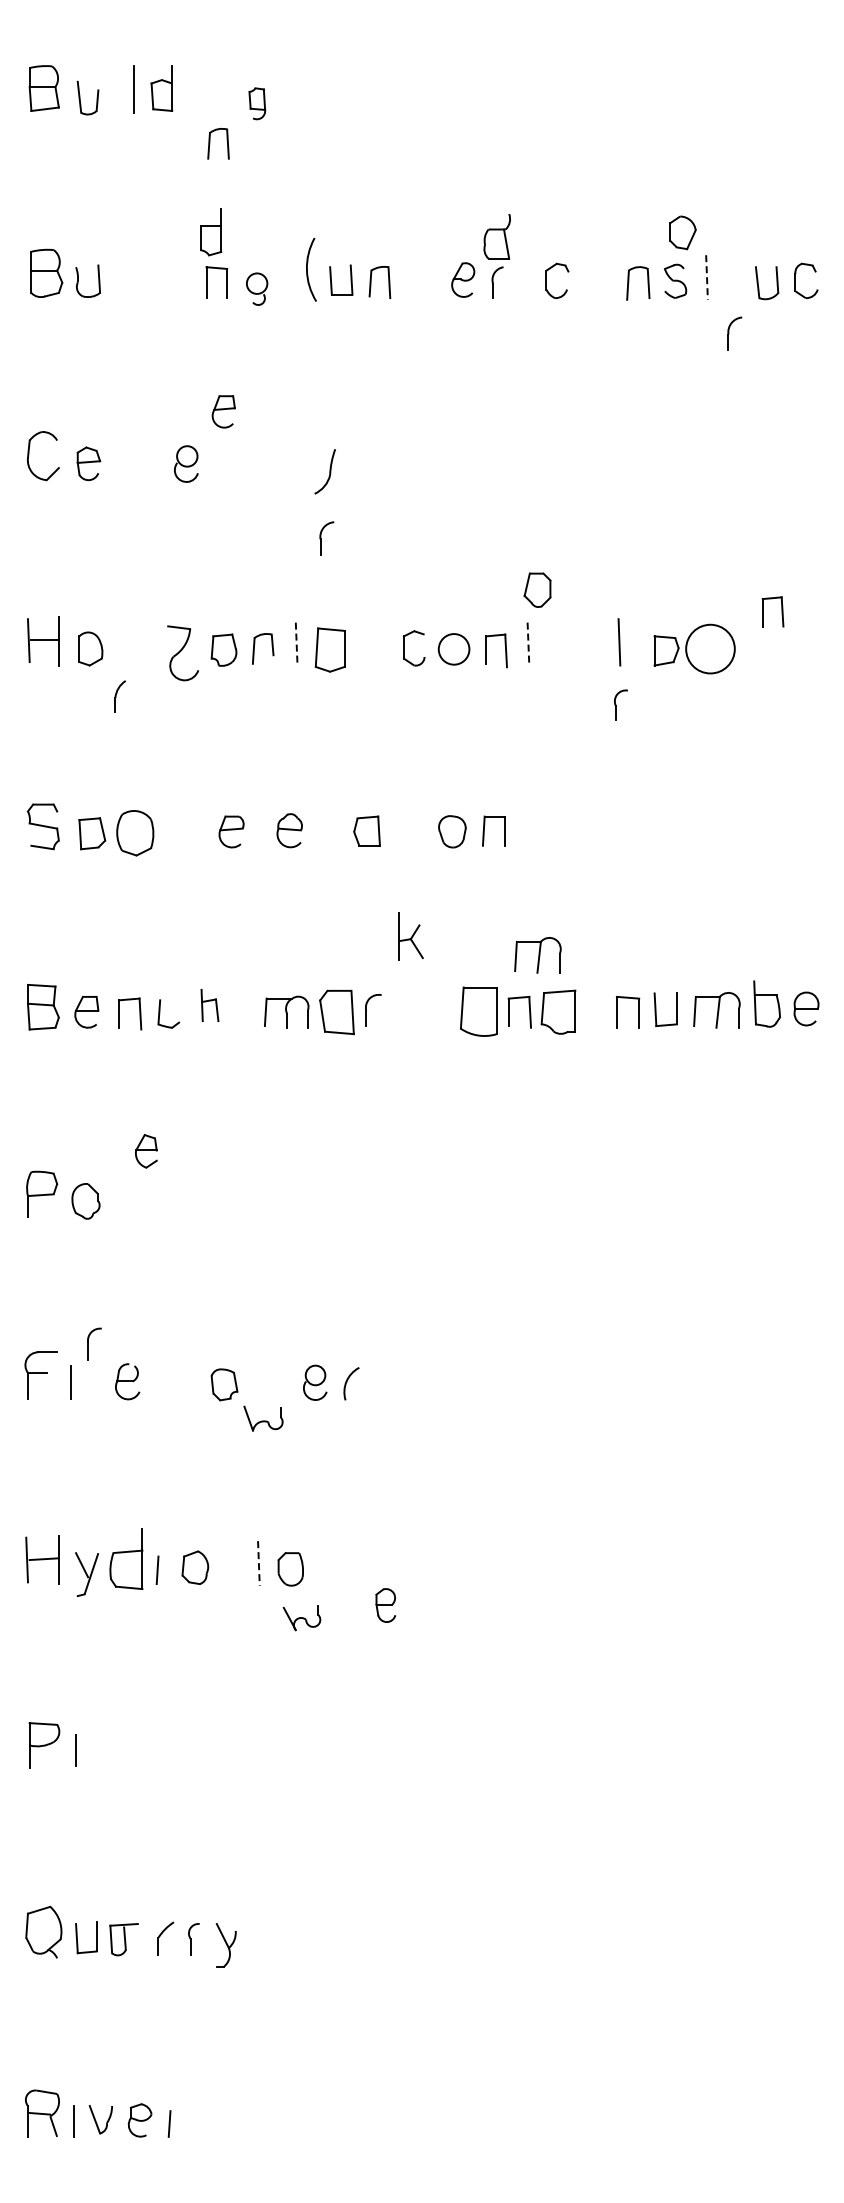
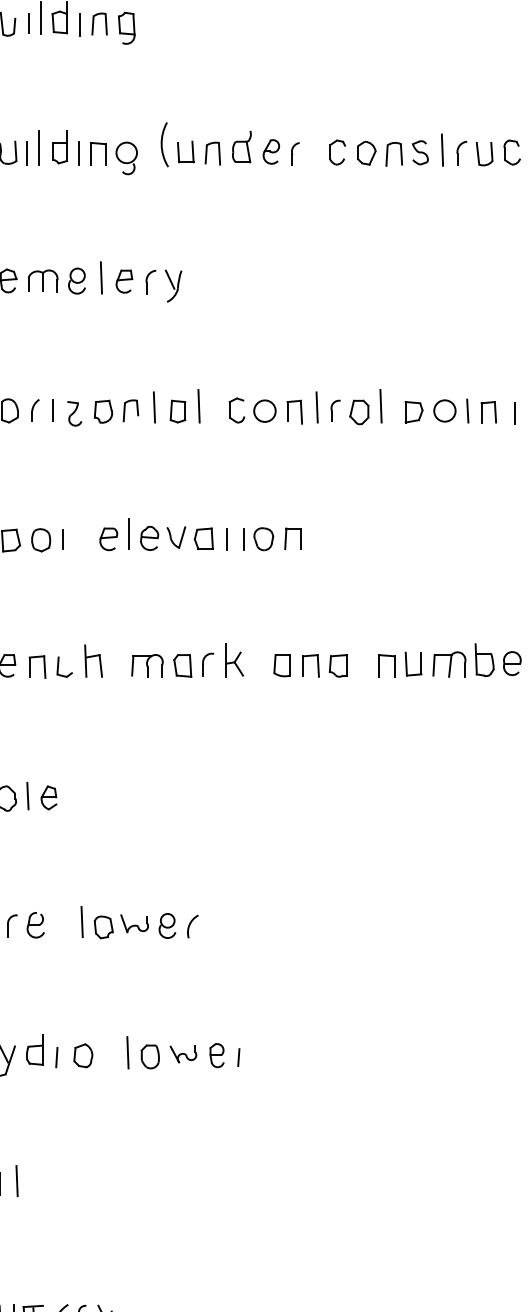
line: (117, 96) -> (28, 23), added
line: (191, 98) -> (80, 24), added
part: (257, 103) -> (126, 28), size x1.43
part: (210, 143) -> (93, 23), moved
part: (211, 232) -> (60, 147), moved
part: (682, 232) -> (366, 152), moved
part: (496, 236) -> (241, 146), moved
line: (132, 274) -> (39, 148), added
line: (707, 278) -> (442, 150), dashed -> solid
line: (115, 281) -> (27, 152), added
line: (189, 281) -> (79, 152), added
part: (256, 288) -> (126, 157), size x1.43
part: (734, 333) -> (461, 152), moved
part: (223, 411) -> (124, 281), moved
line: (220, 459) -> (101, 277), added
line: (318, 461) -> (169, 279), added
part: (137, 464) -> (42, 281), added
part: (326, 538) -> (150, 282), moved
part: (537, 589) -> (359, 411), moved
part: (763, 611) -> (482, 411), moved
line: (360, 642) -> (199, 406), added
line: (296, 644) -> (154, 407), dashed -> solid
line: (528, 644) -> (317, 407), dashed -> solid
line: (151, 647) -> (52, 409), added
circle: (710, 648) -> (444, 410), size x0.62
line: (742, 648) -> (467, 410), added
part: (329, 649) -> (177, 411), size x0.71
part: (183, 652) -> (75, 413), size x0.62
line: (810, 652) -> (515, 413), added
part: (119, 696) -> (35, 410), moved
part: (620, 704) -> (335, 410), moved
line: (259, 823) -> (128, 533), added
line: (167, 831) -> (63, 539), added
part: (321, 831) -> (171, 539), added
line: (400, 831) -> (227, 539), added
line: (424, 832) -> (244, 539), added
part: (134, 833) -> (40, 540), size x0.71
part: (410, 936) -> (234, 660), moved
part: (537, 955) -> (323, 626), removed
part: (209, 1005) -> (93, 661), size x1.43
part: (336, 1011) -> (182, 665), size x0.71
part: (478, 1012) -> (282, 666), size x0.62
part: (558, 1012) -> (338, 666), size x0.71
part: (146, 1151) -> (49, 798), moved
line: (116, 1197) -> (28, 795), added
part: (94, 1343) -> (12, 925), moved
line: (193, 1376) -> (82, 921), added
part: (263, 1418) -> (134, 923), moved
part: (126, 1559) -> (35, 1050), size x0.71
line: (258, 1563) -> (127, 1052), dashed -> solid
line: (416, 1570) -> (238, 1057), added
part: (385, 1605) -> (216, 1055), moved
part: (301, 1618) -> (183, 1054), moved
line: (100, 1745) -> (16, 1180), added

